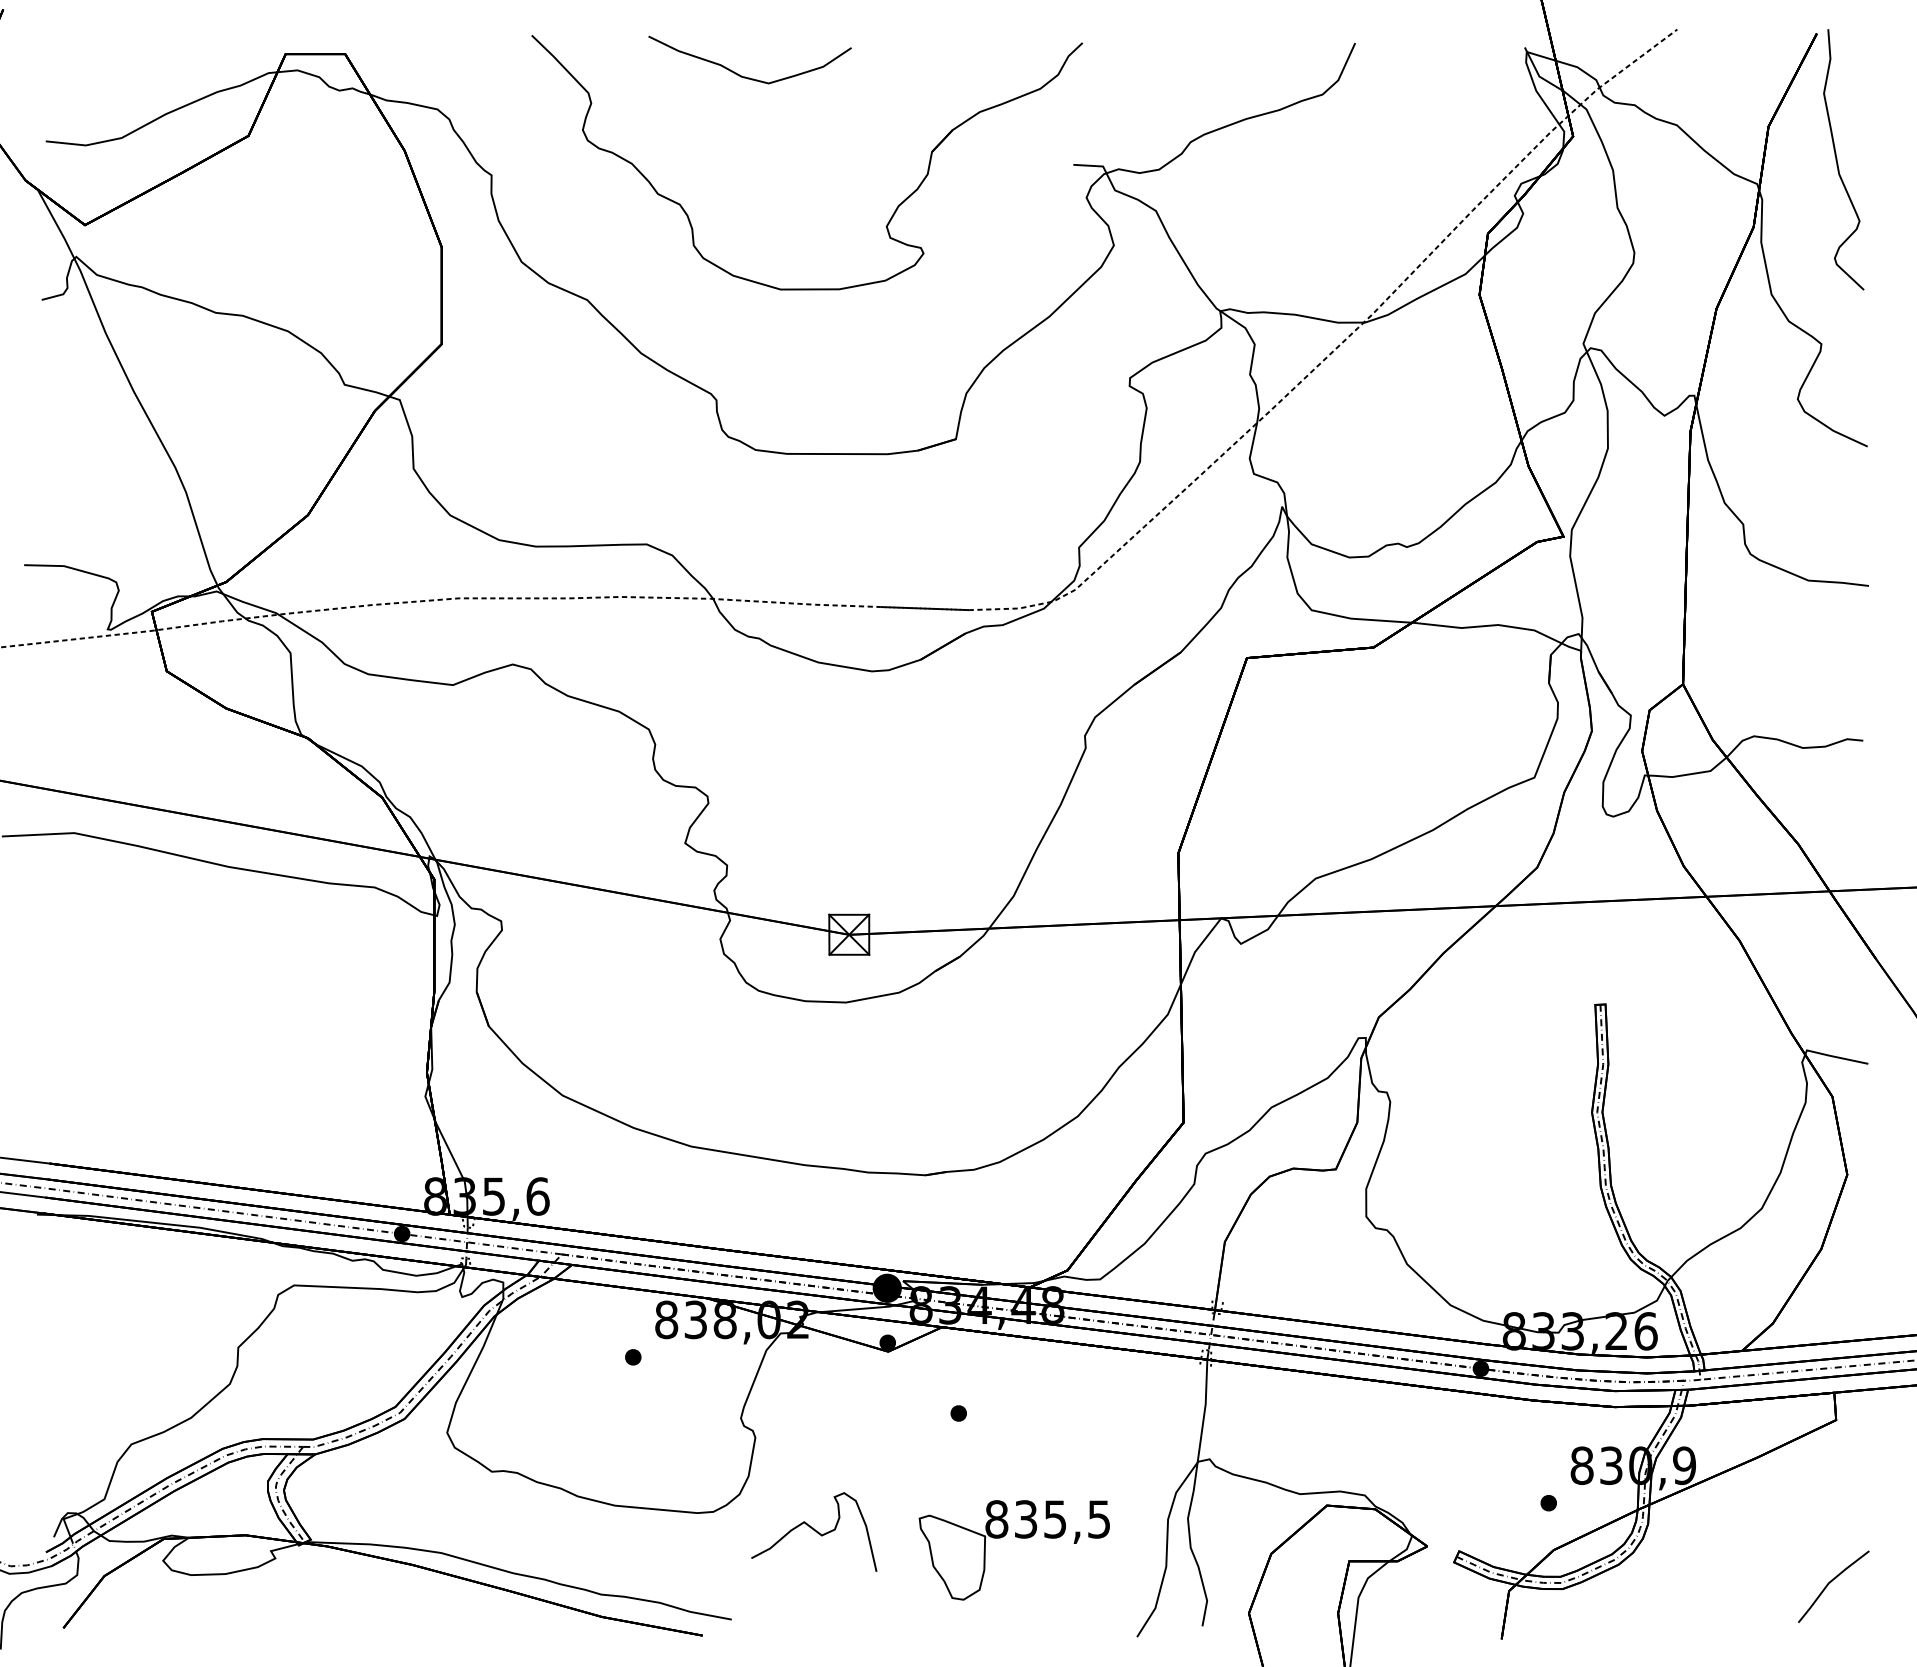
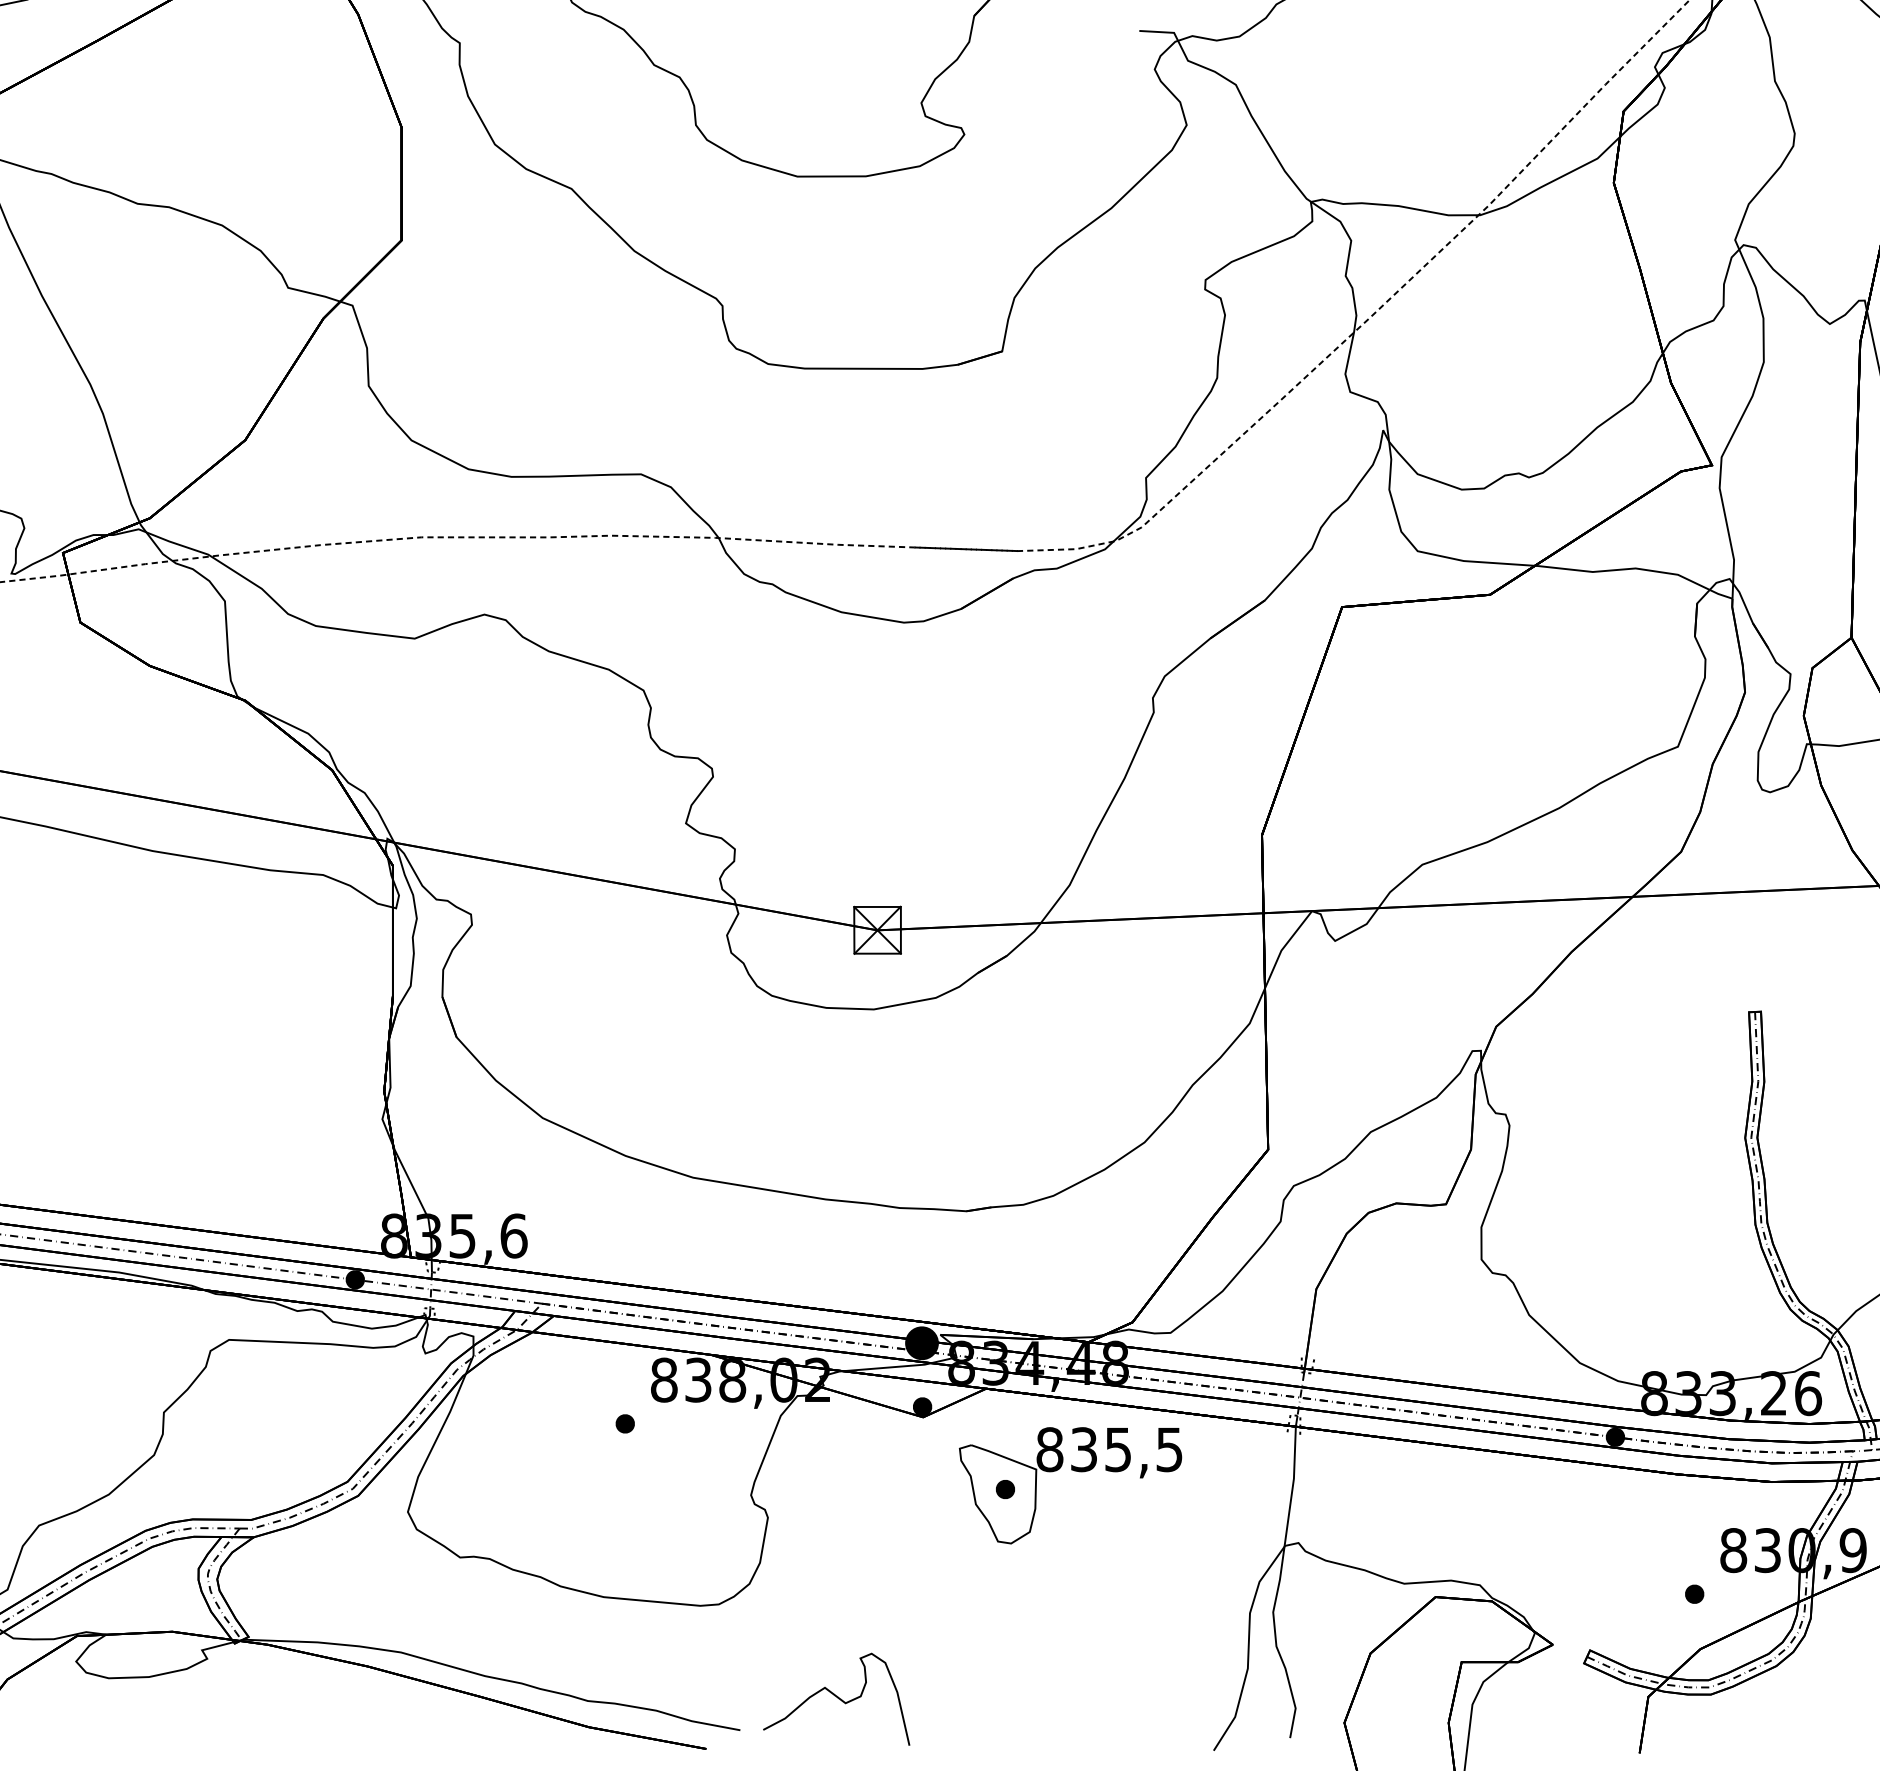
curve: (814, 1531) -> (836, 1698), moved
part: (1016, 1537) -> (1072, 1470), moved

